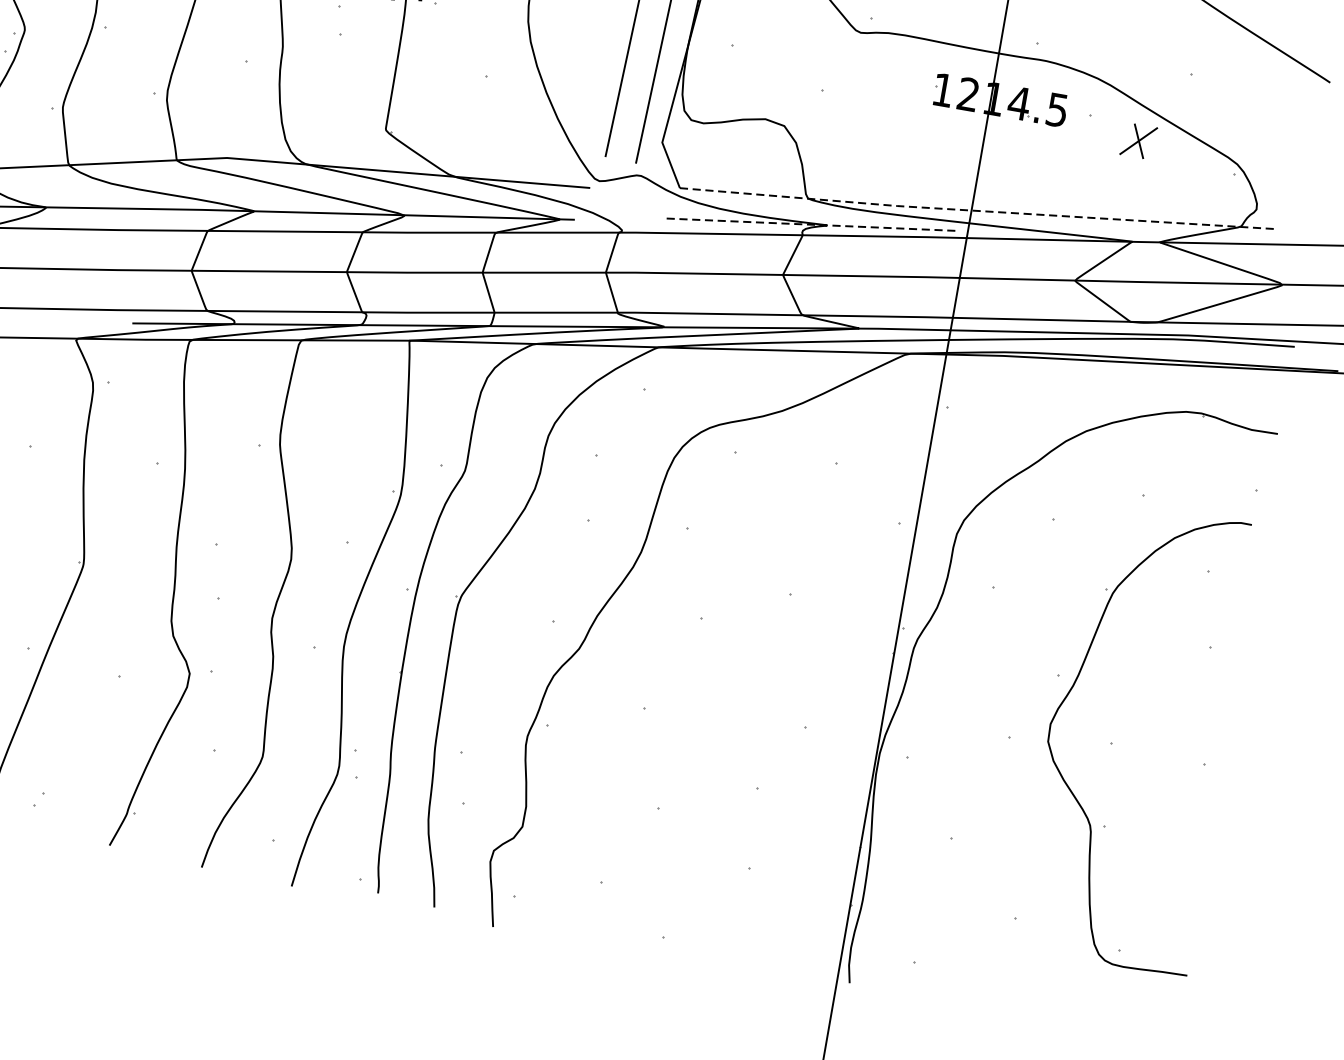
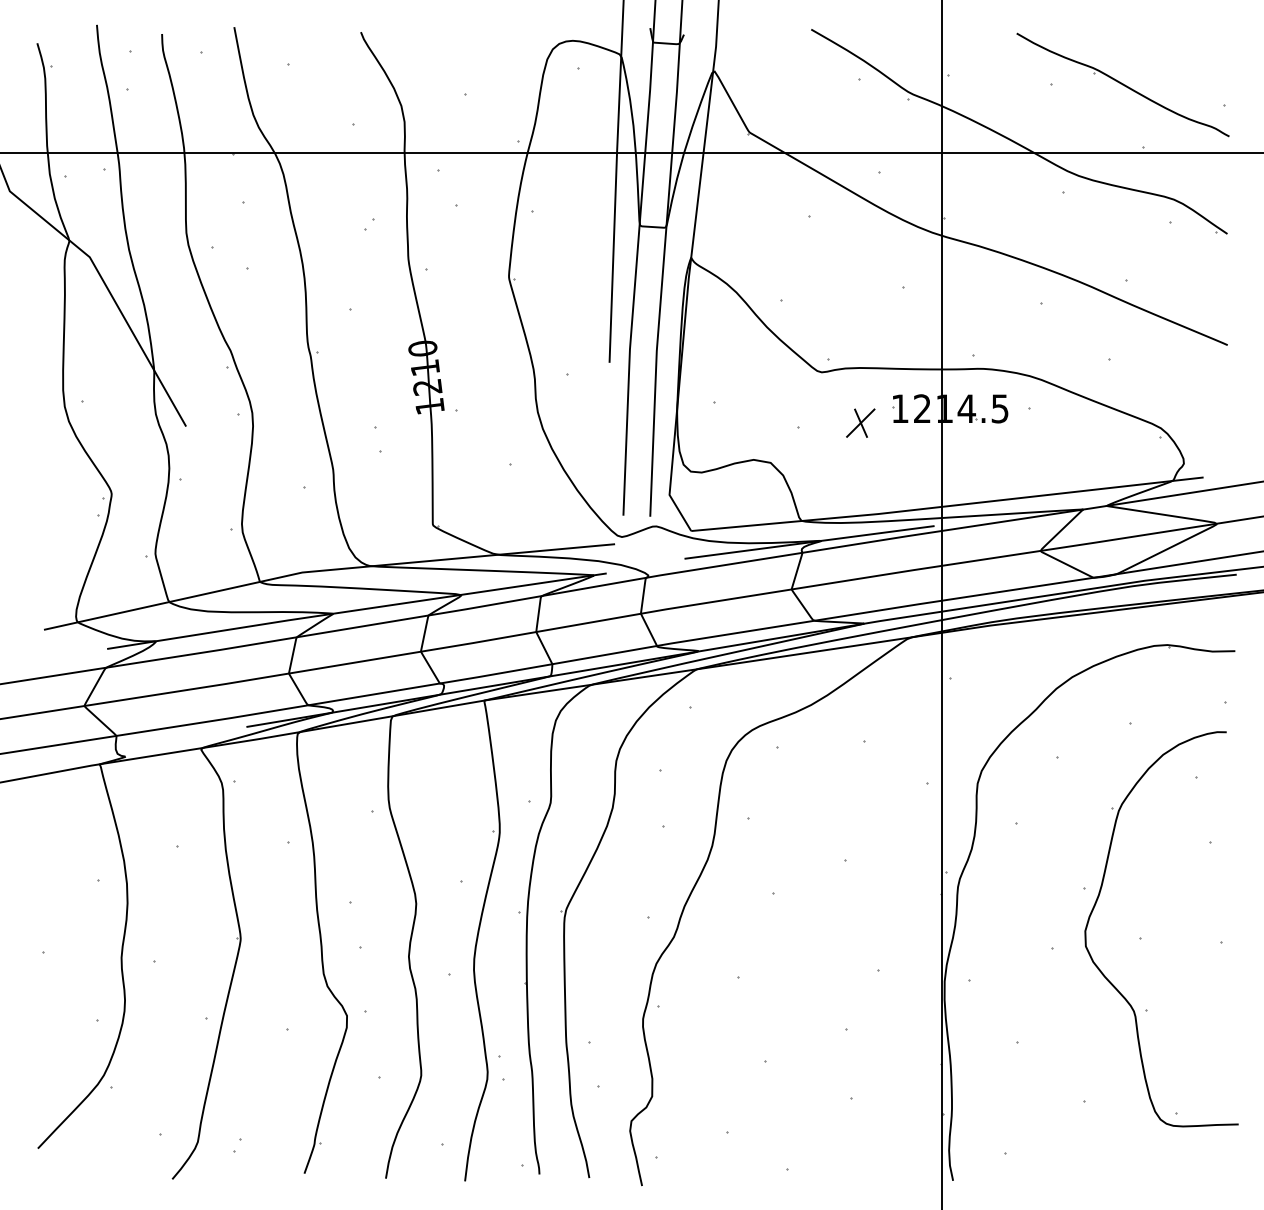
part: (1138, 140) -> (860, 422), moved
line: (977, 211) -> (947, 506), dashed -> solid
line: (813, 225) -> (810, 542), dashed -> solid

